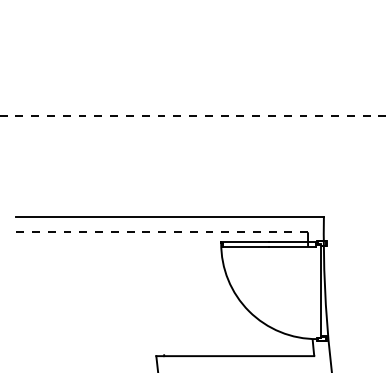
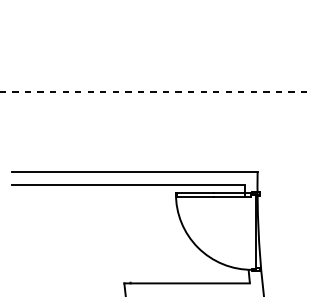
line: (161, 232) -> (128, 185), dashed -> solid

